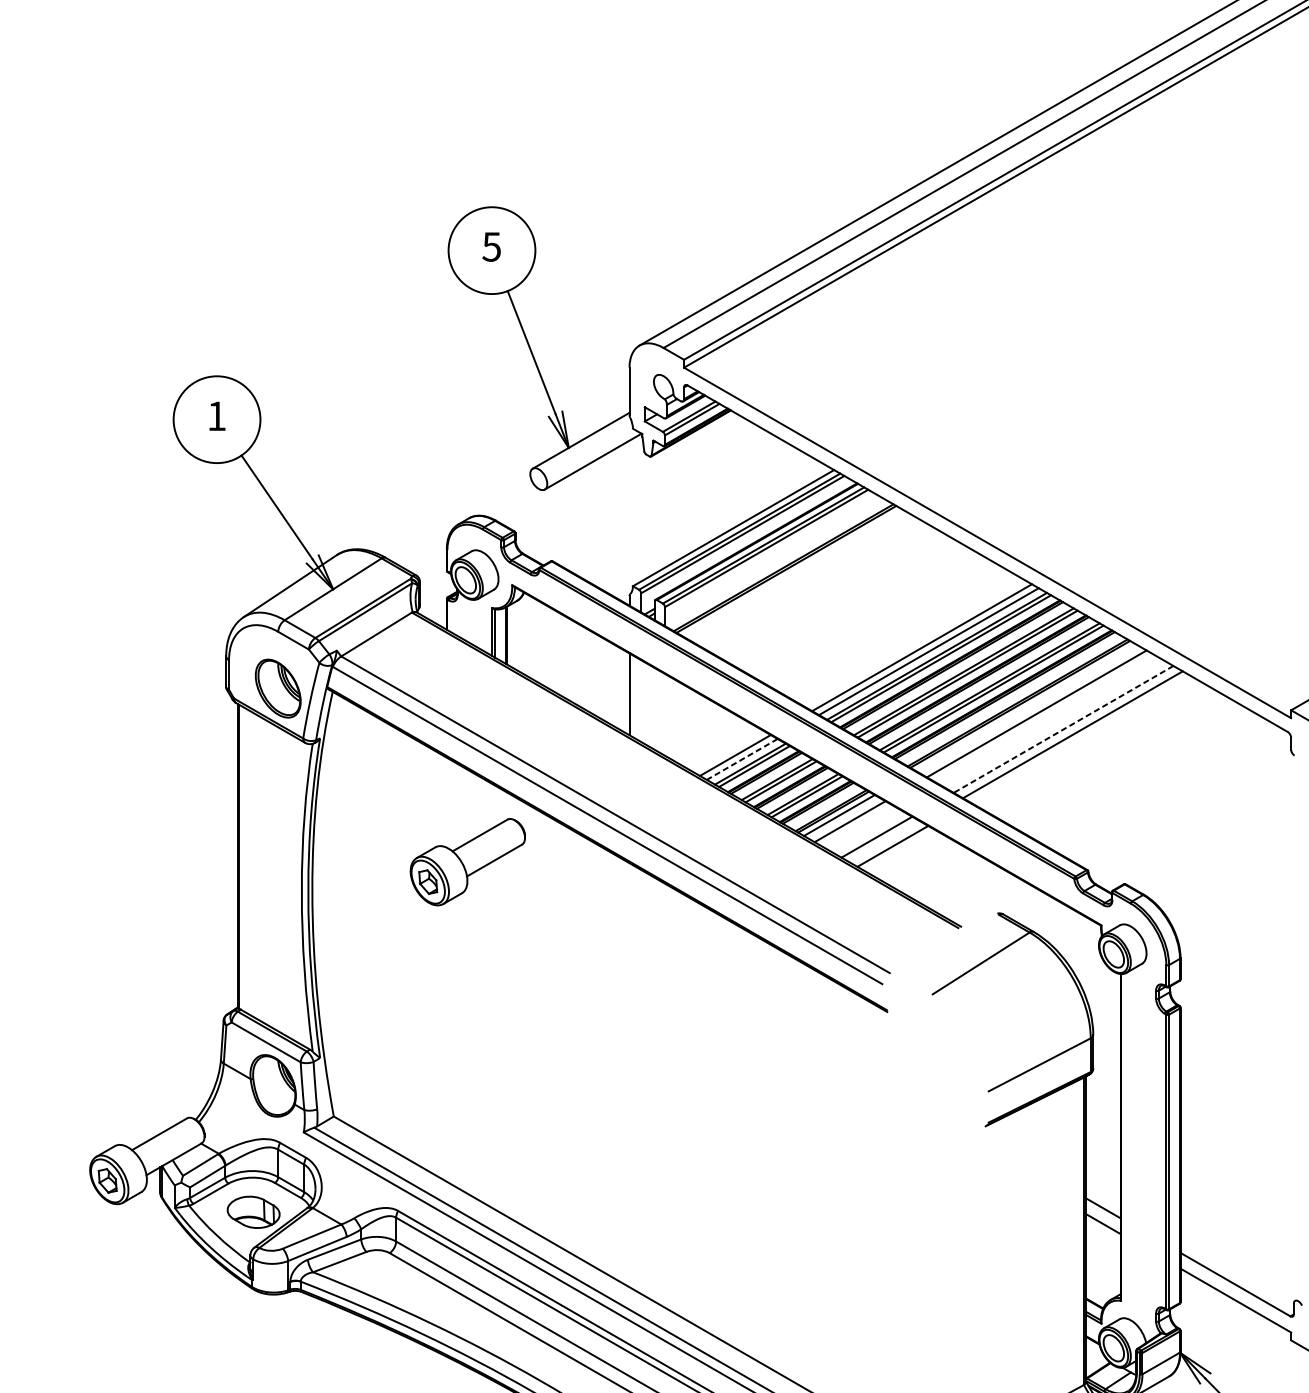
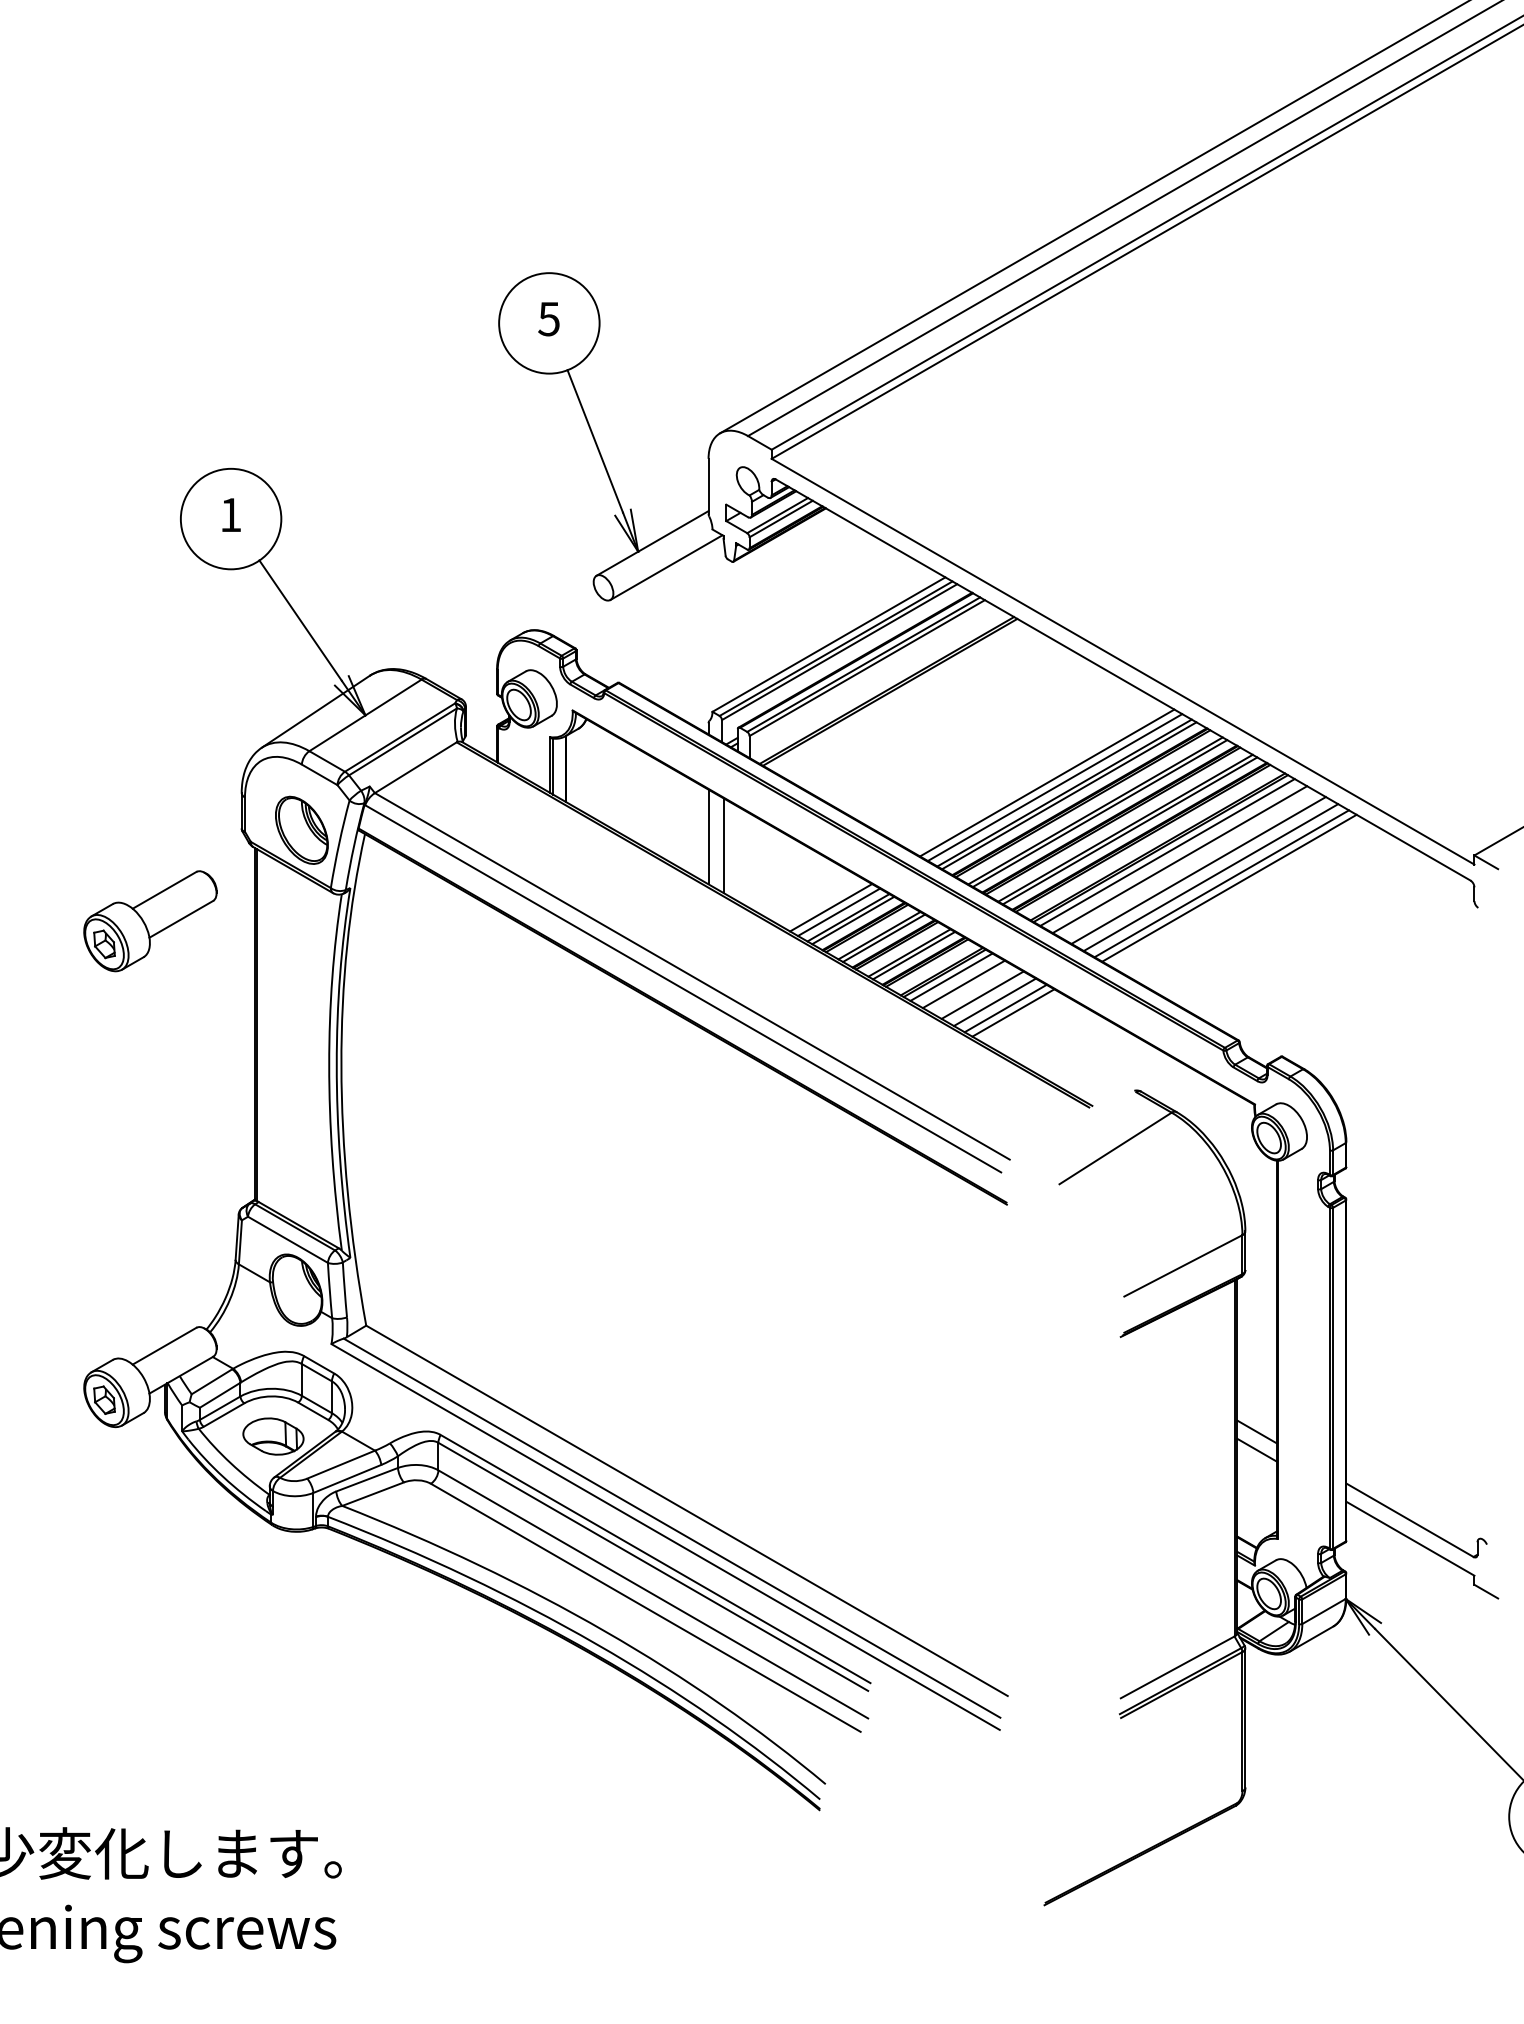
line: (643, 701) -> (724, 845), added
line: (1026, 707) -> (1167, 852), added
line: (1052, 723) -> (1198, 870), added
line: (1064, 729) -> (1211, 877), dashed -> solid
line: (1079, 737) -> (1229, 887), added
line: (741, 759) -> (838, 912), dashed -> solid
line: (866, 830) -> (982, 994), added
line: (886, 842) -> (1005, 1008), added
part: (467, 862) -> (150, 921), moved

